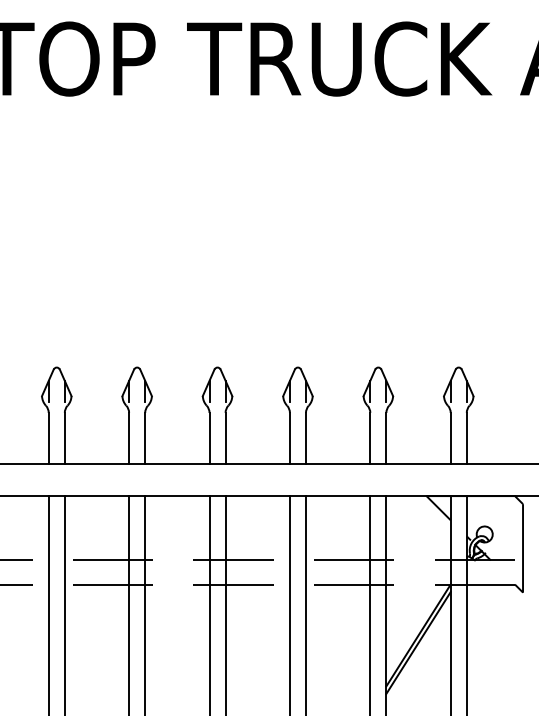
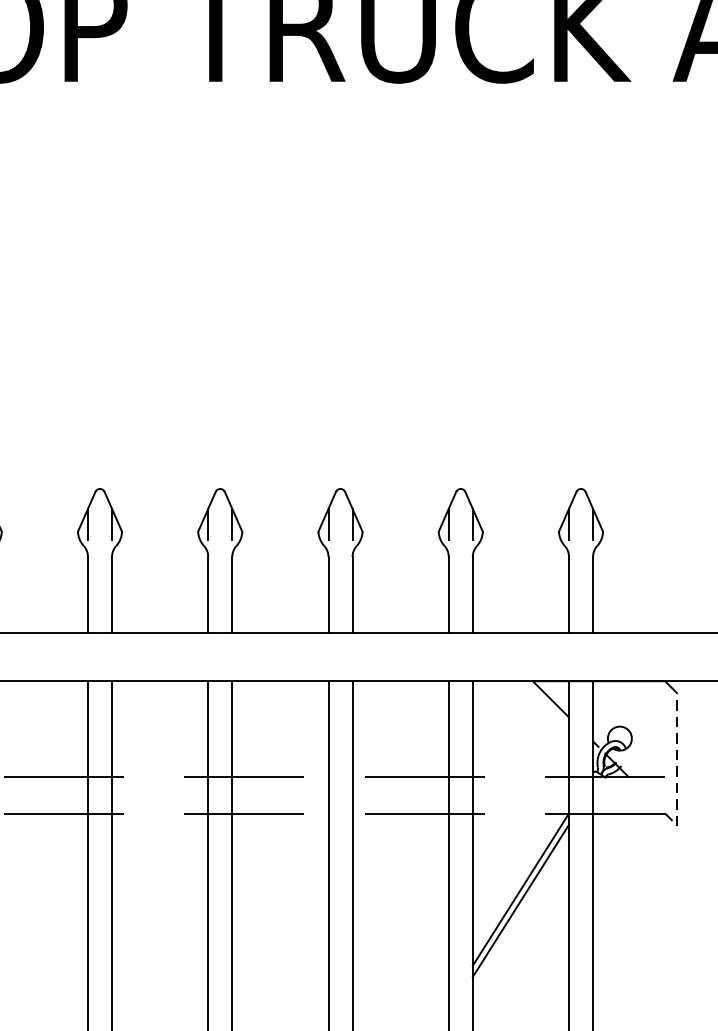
line: (523, 554) -> (677, 768), solid -> dashed

